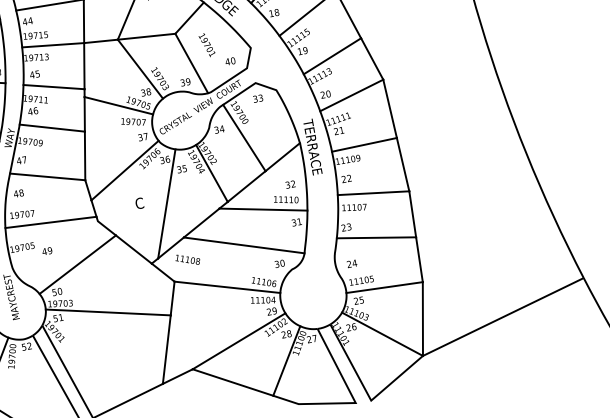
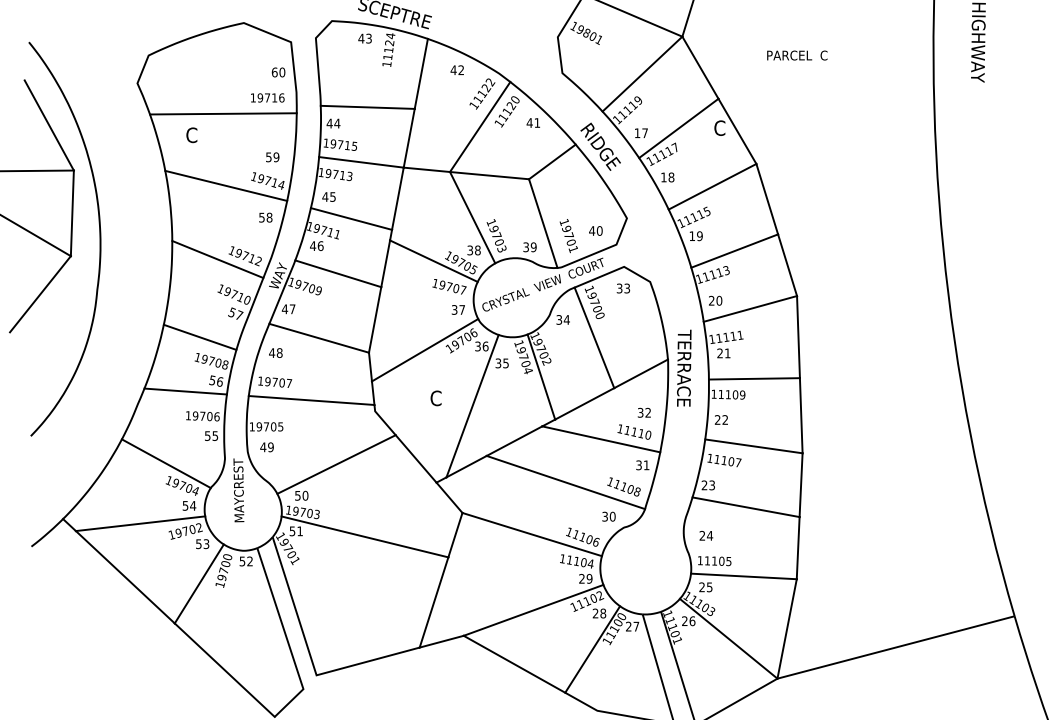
text: (206, 45) -> (568, 236), moved
text: (46, 251) -> (266, 447), moved
text: (187, 259) -> (623, 486), moved

